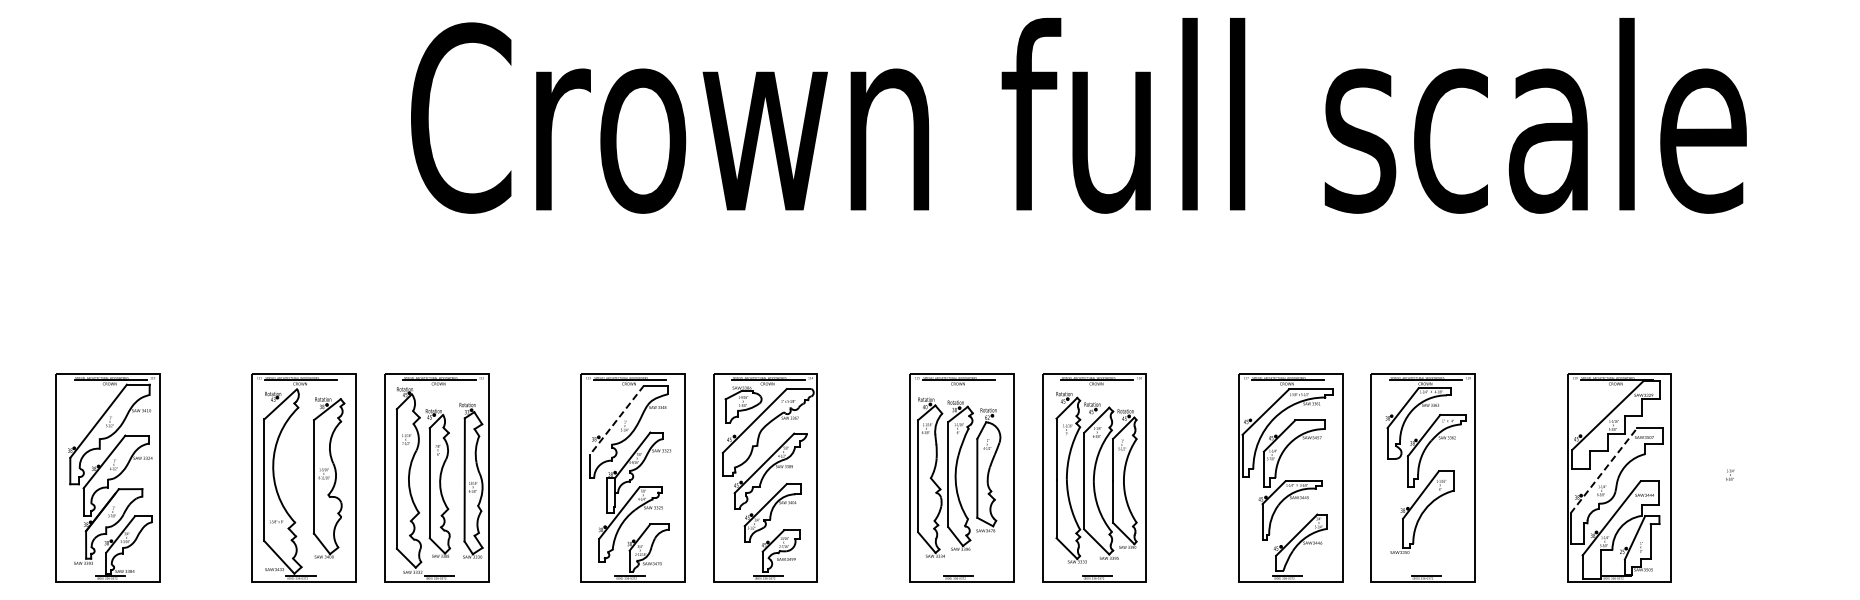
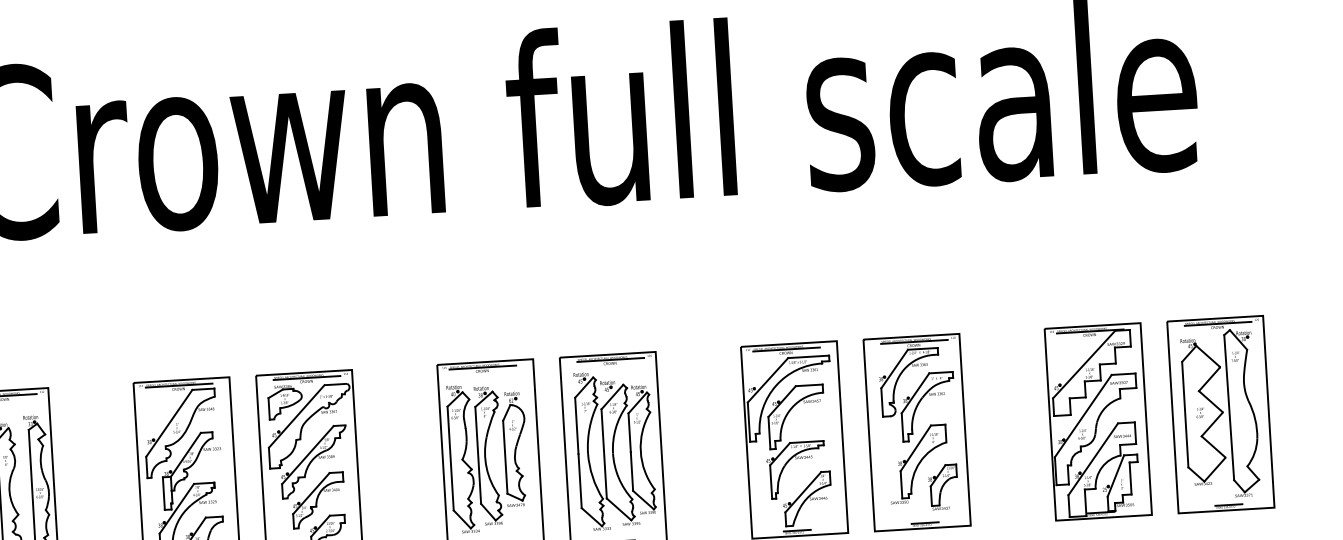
line: (616, 420) -> (168, 423), dashed -> solid
line: (1604, 470) -> (1083, 415), dashed -> solid
part: (1751, 477) -> (1220, 413), added
part: (1447, 538) -> (942, 486), added

